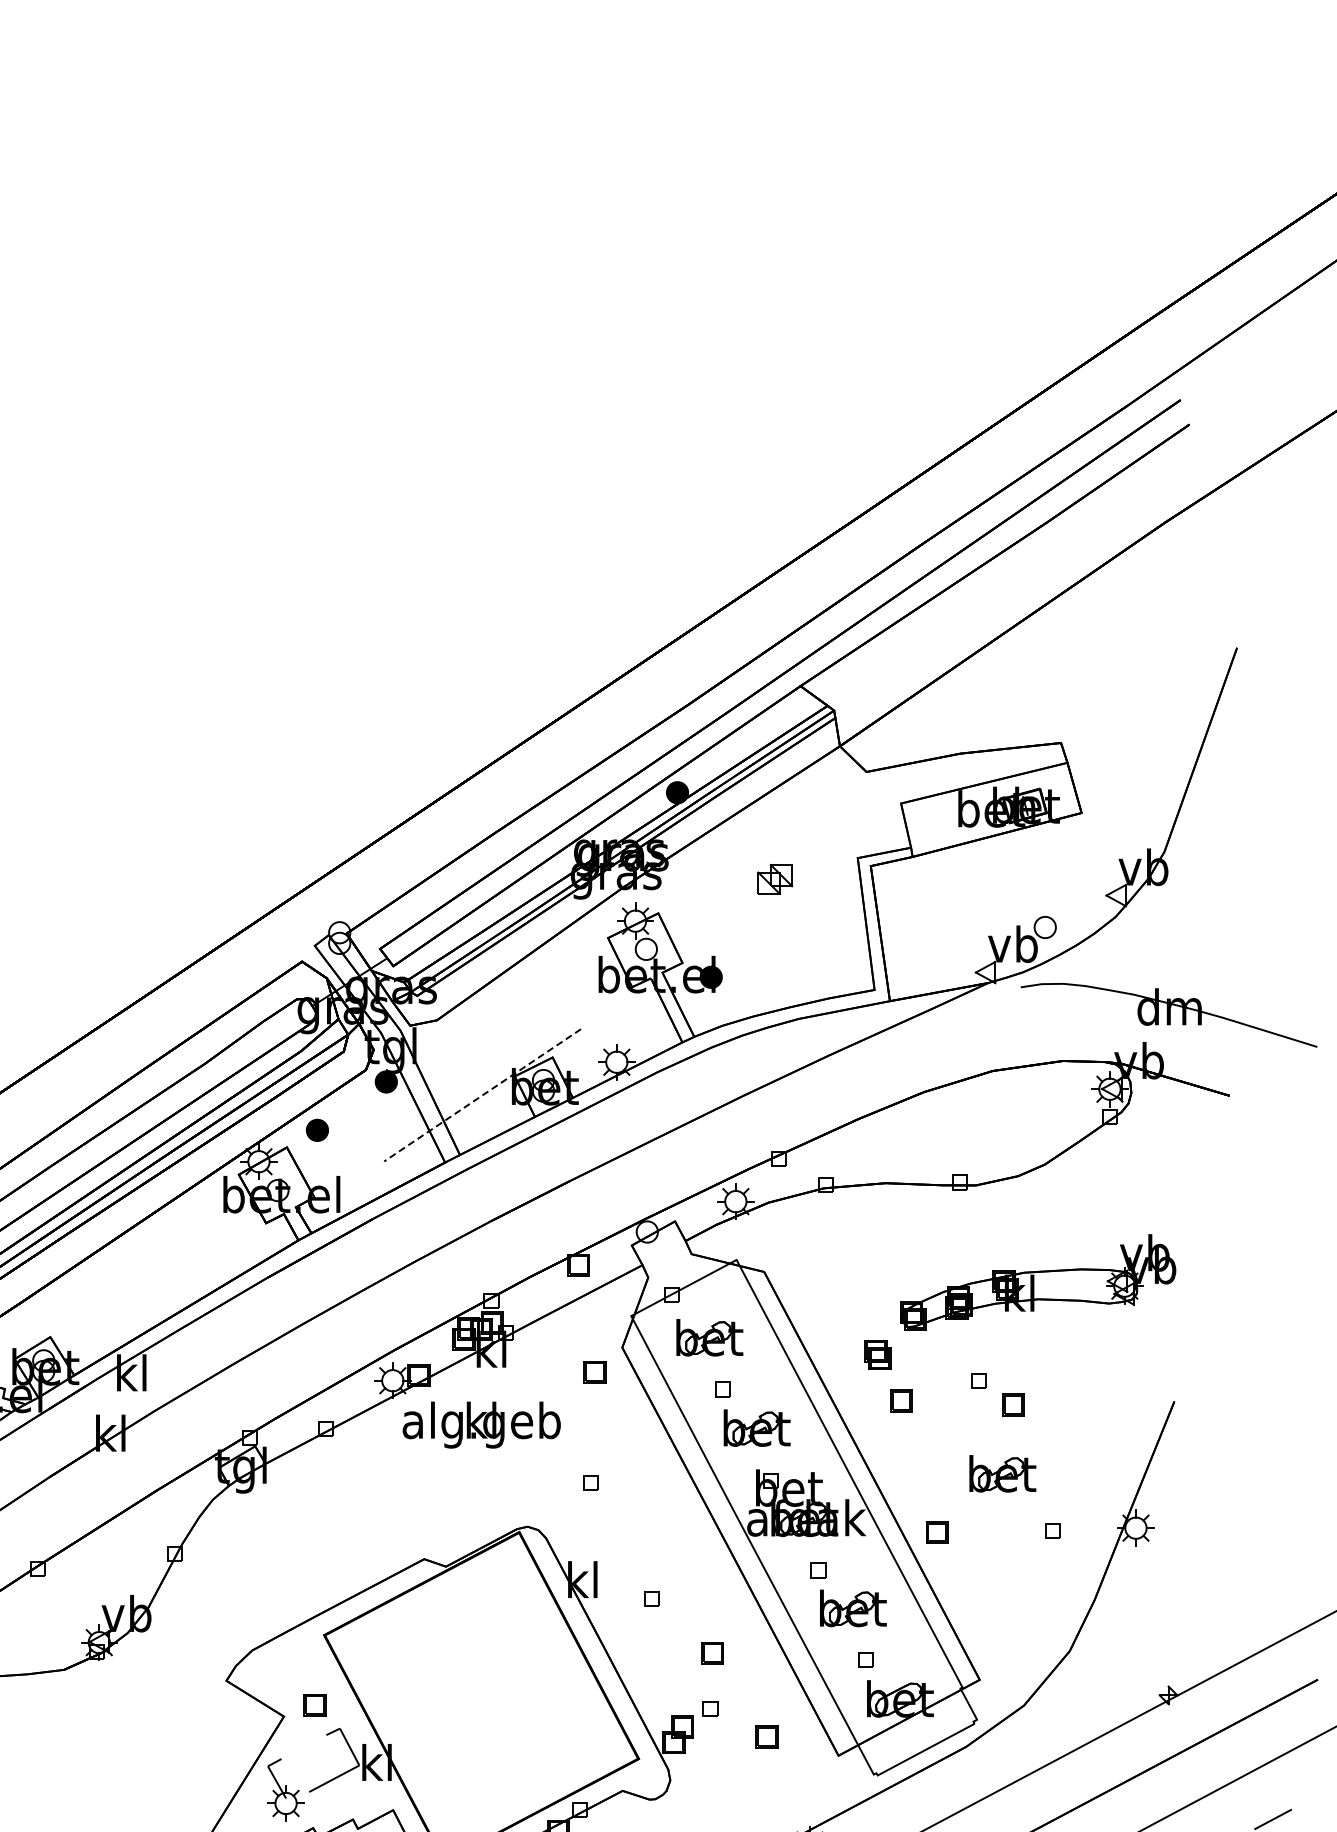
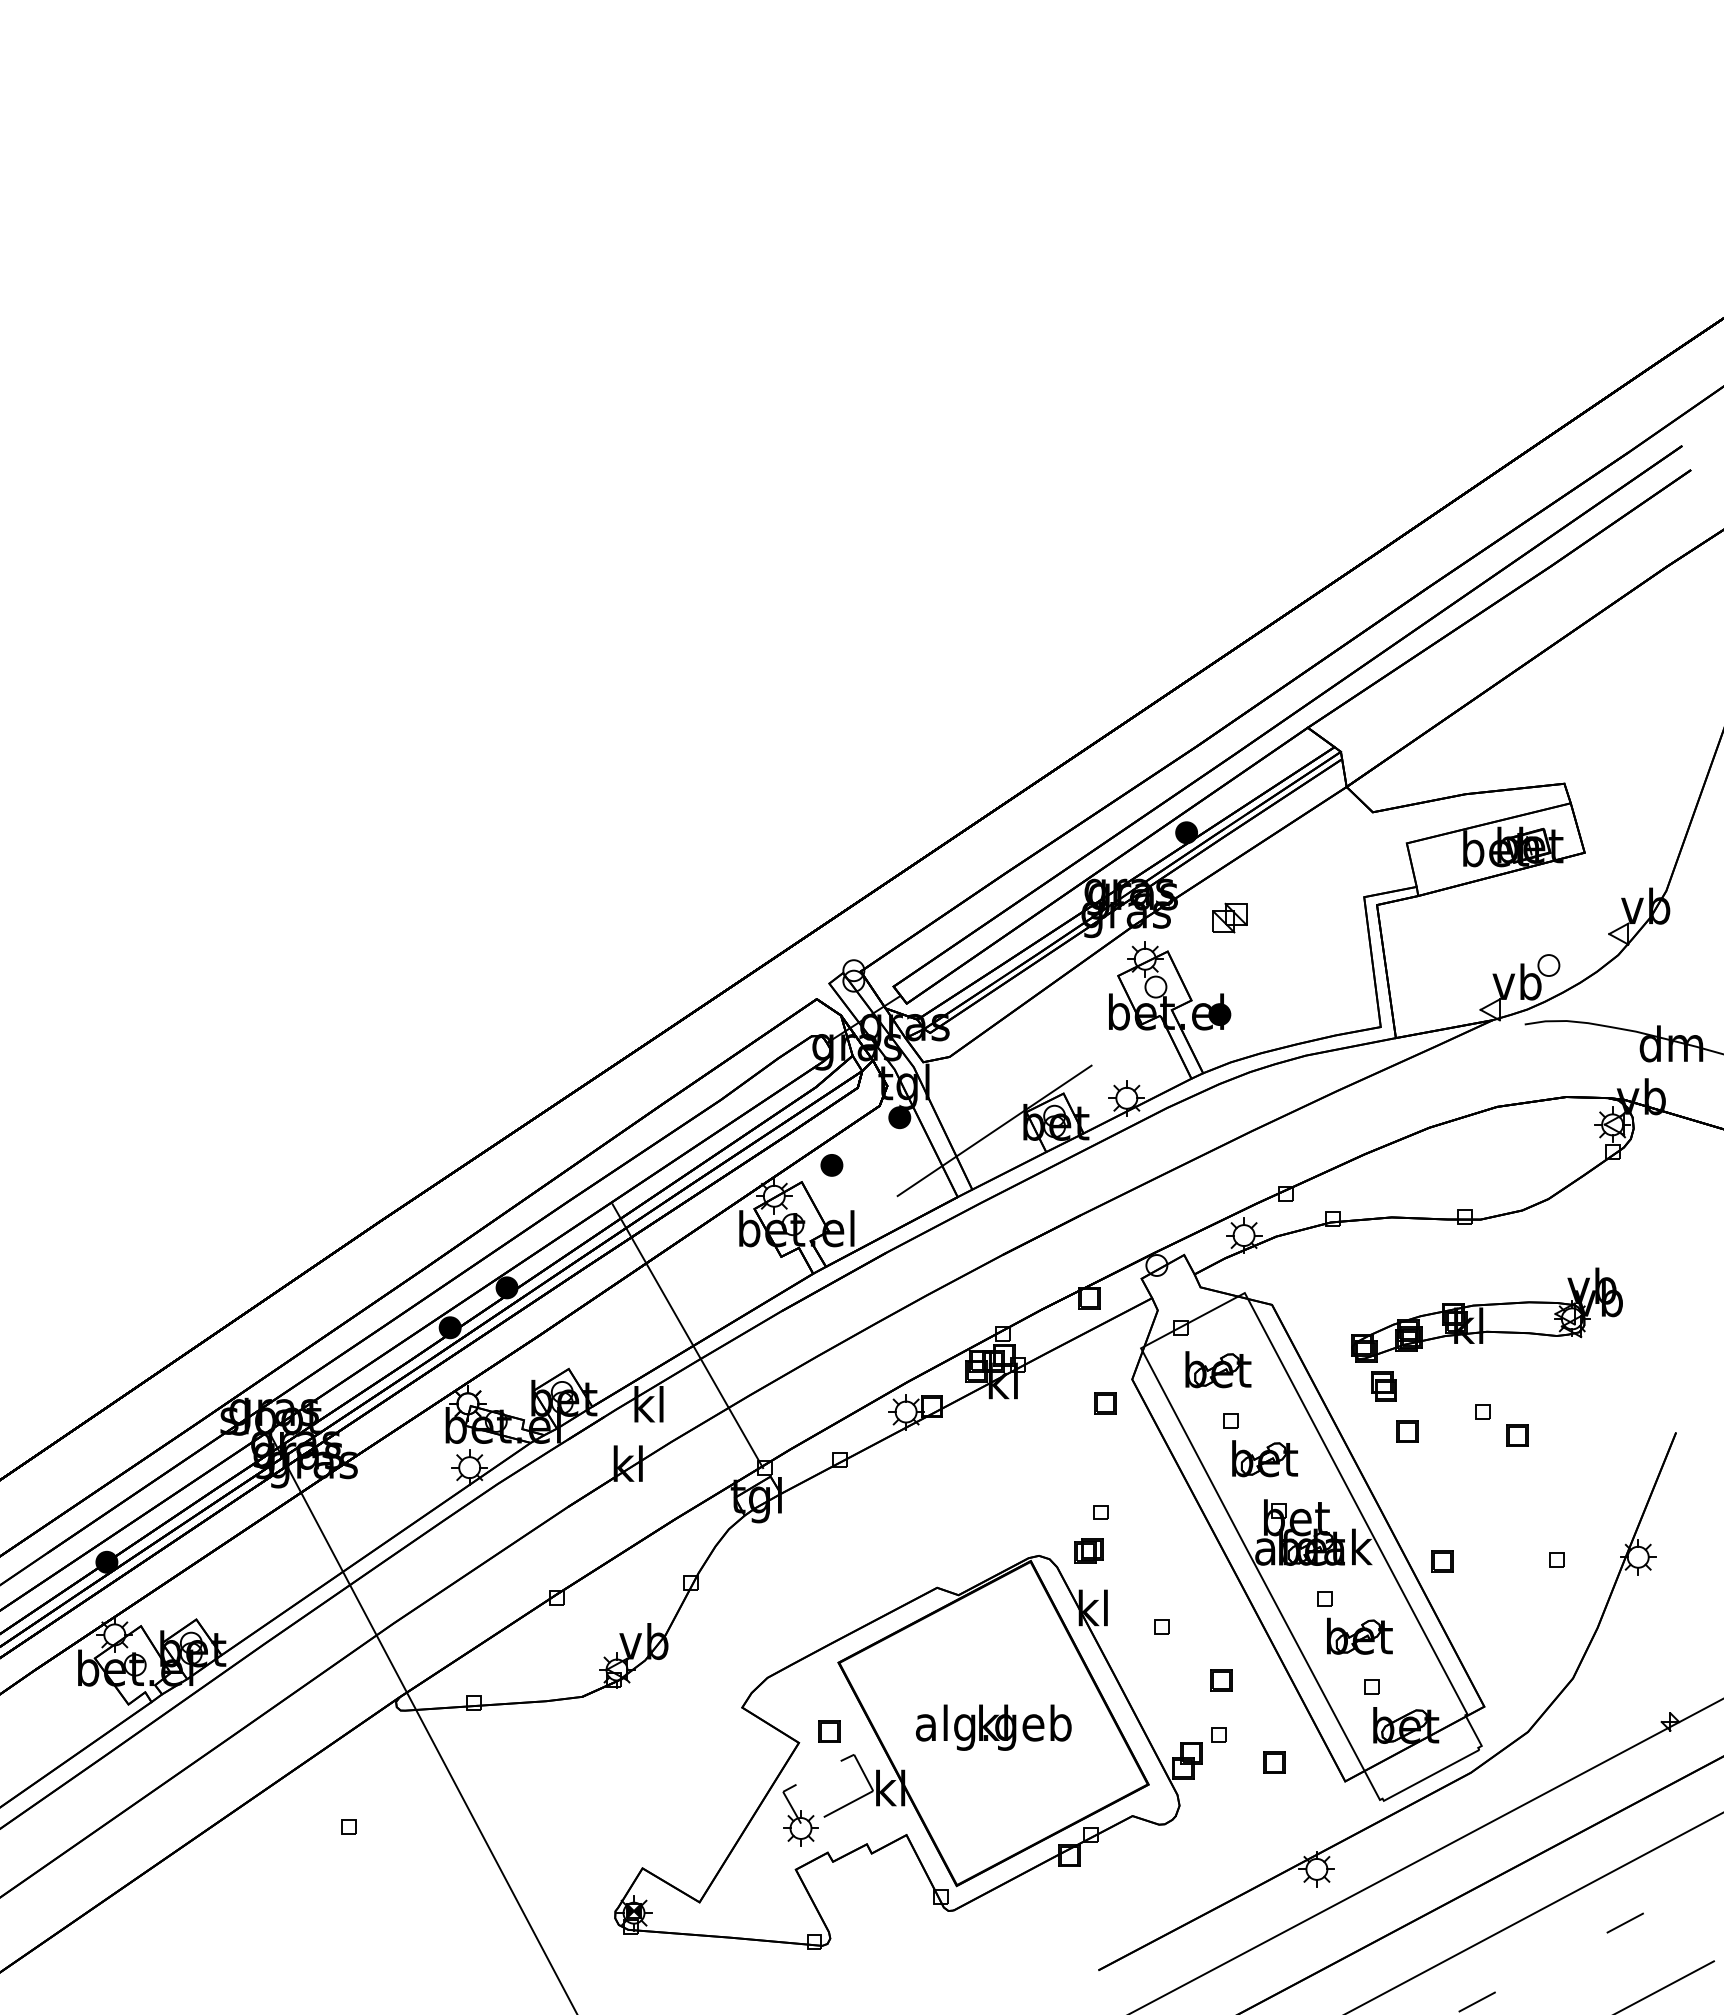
part: (774, 878) -> (1229, 917), moved
line: (482, 1094) -> (994, 1130), dashed -> solid
part: (1037, 1281) -> (1486, 1314), moved
line: (170, 1304) -> (687, 1336), added
text: (481, 1424) -> (993, 1727), moved
part: (1002, 1473) -> (1506, 1503), removed
part: (577, 1521) -> (1088, 1550), added

